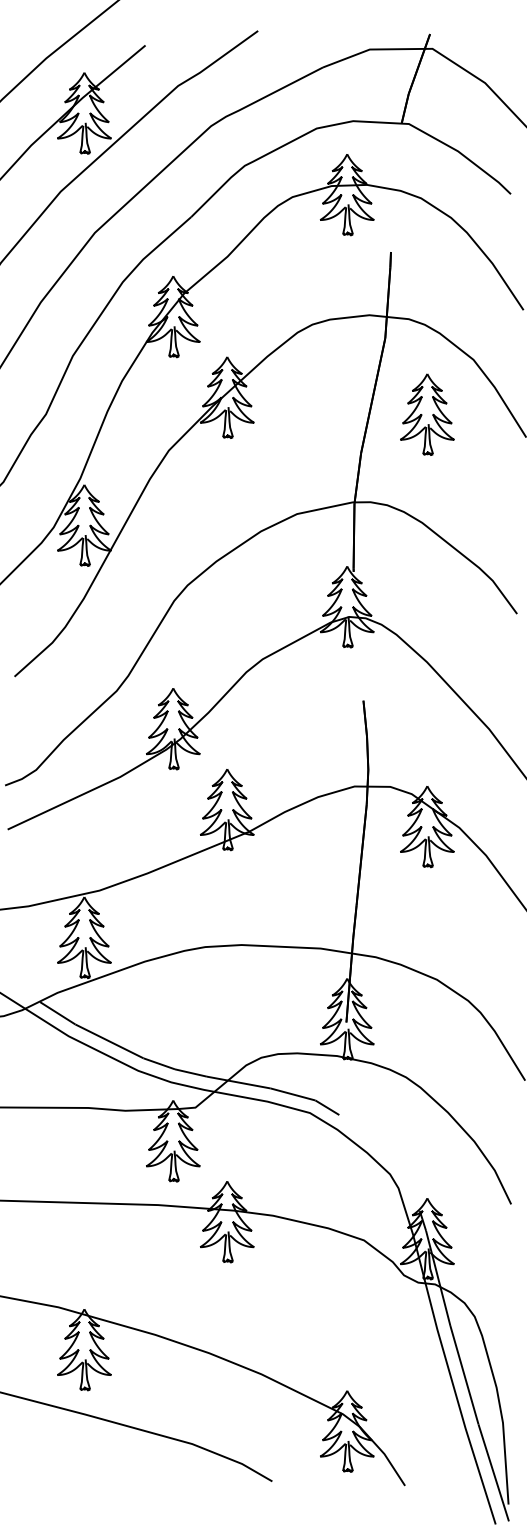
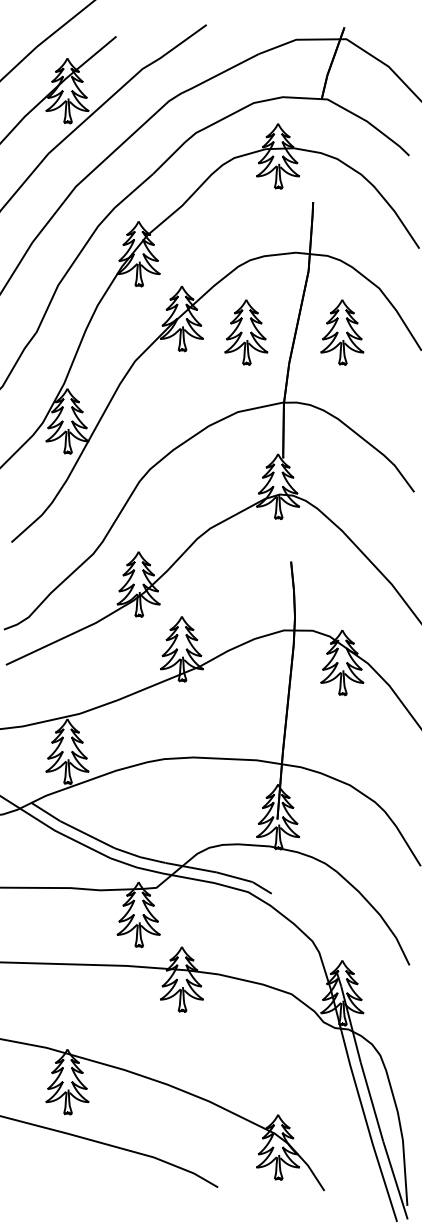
part: (307, 414) -> (246, 332), added

